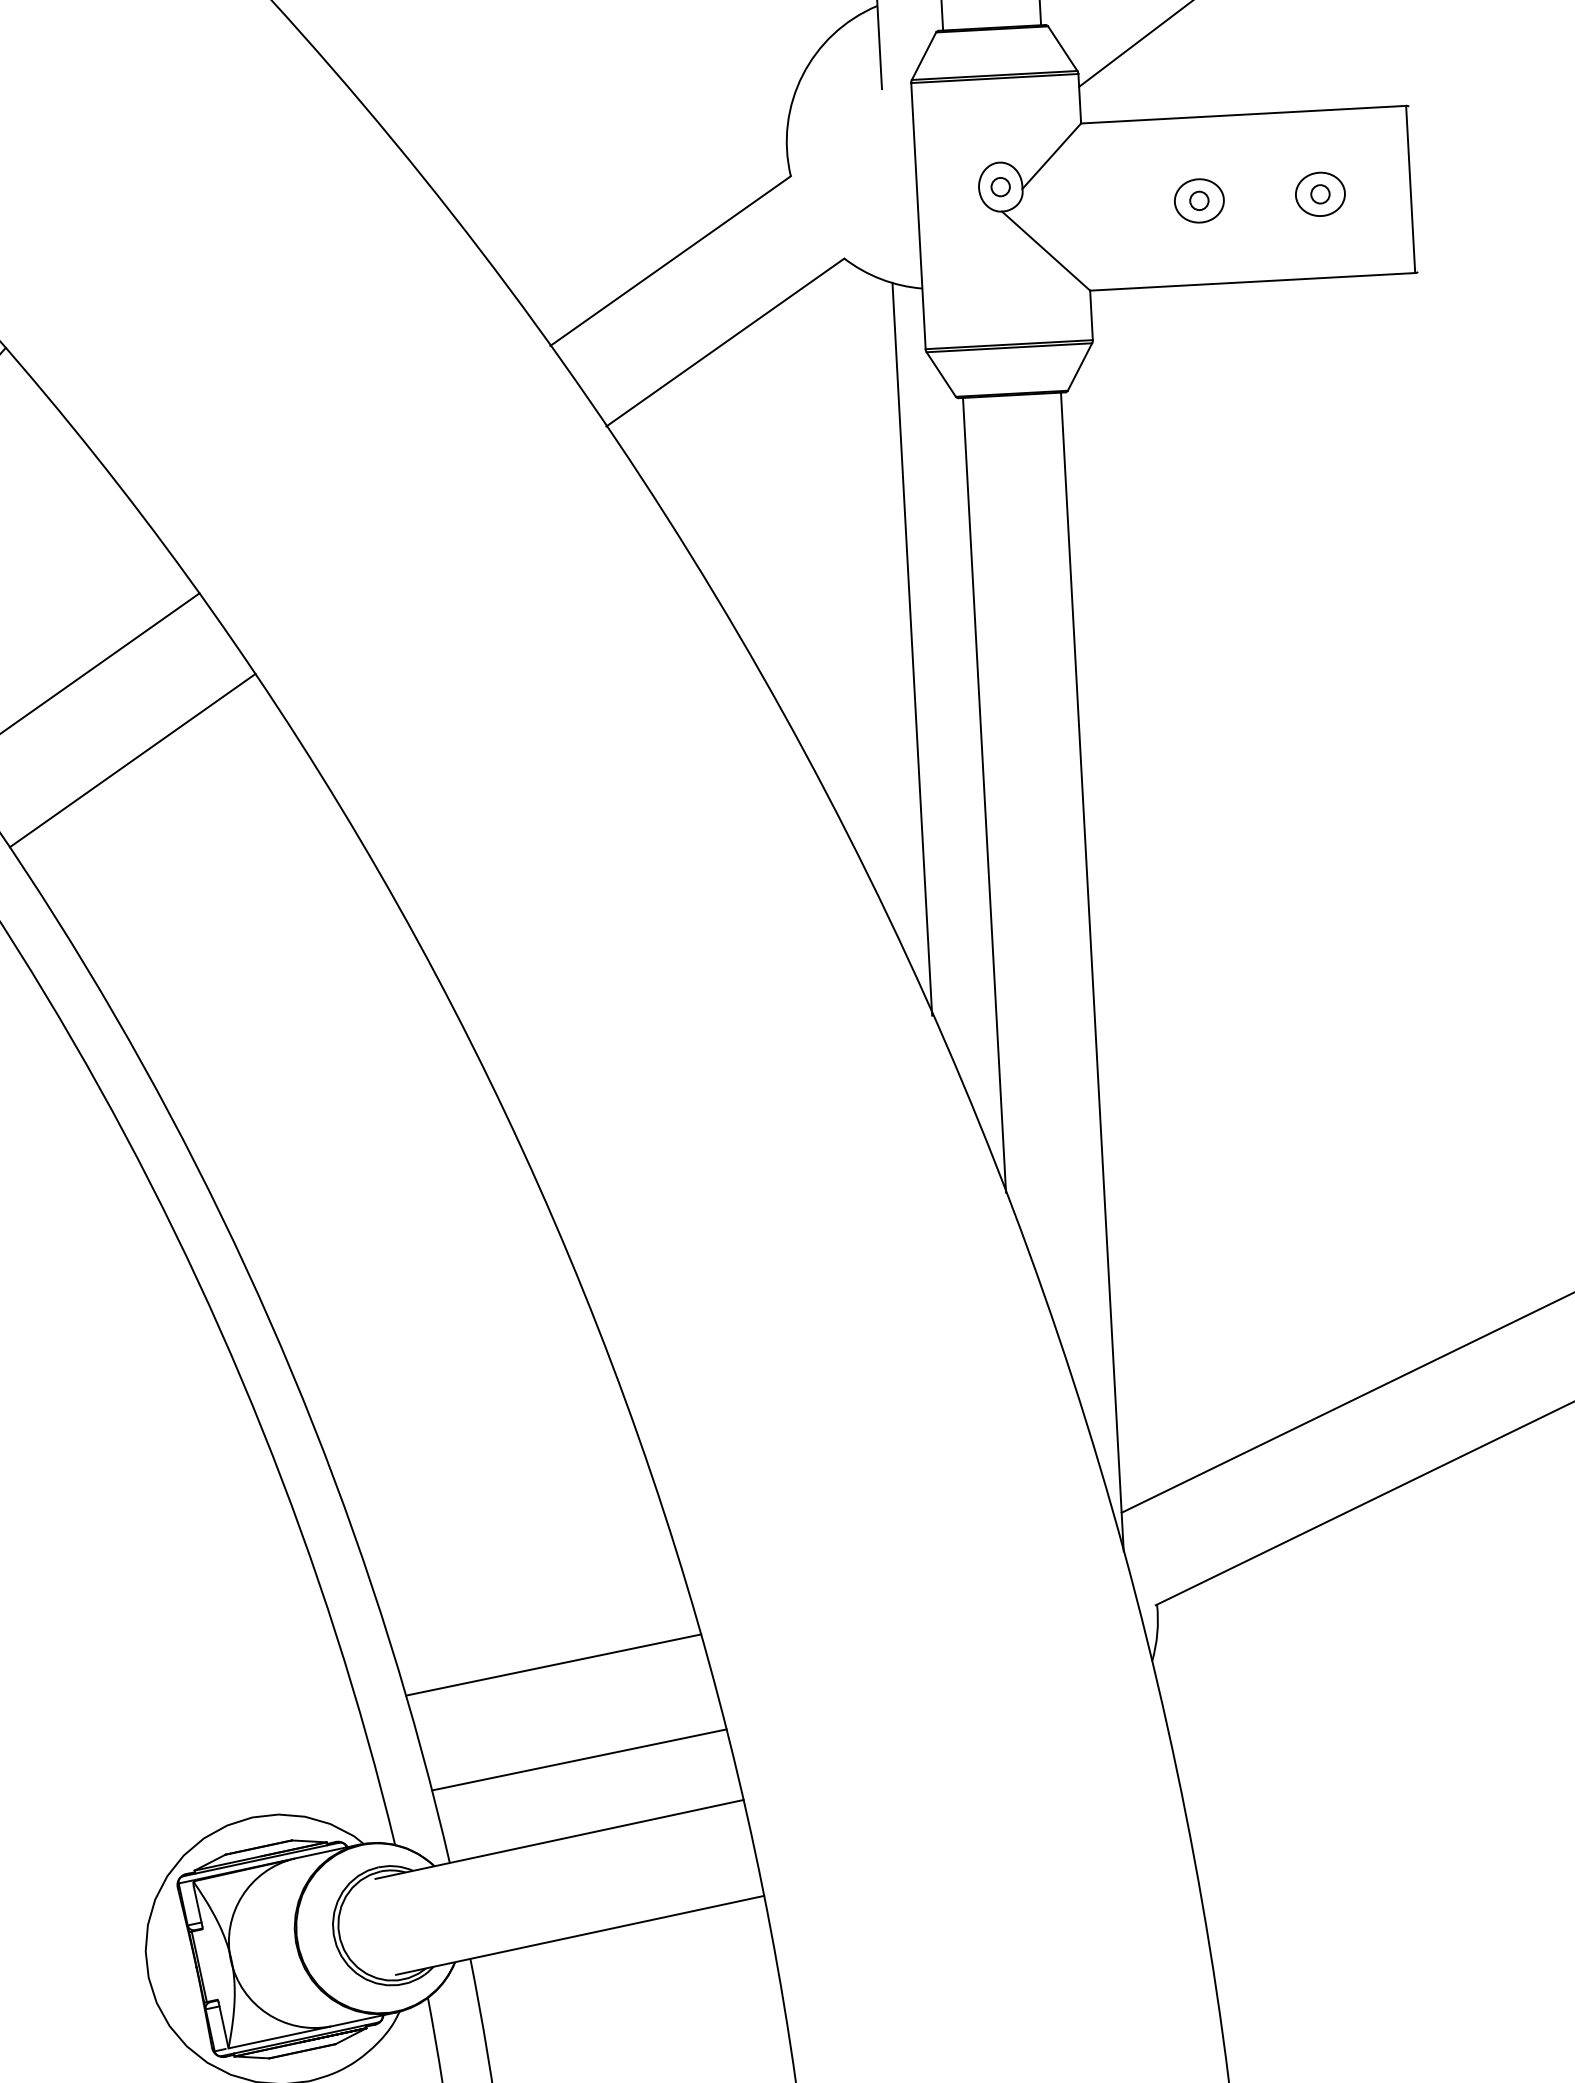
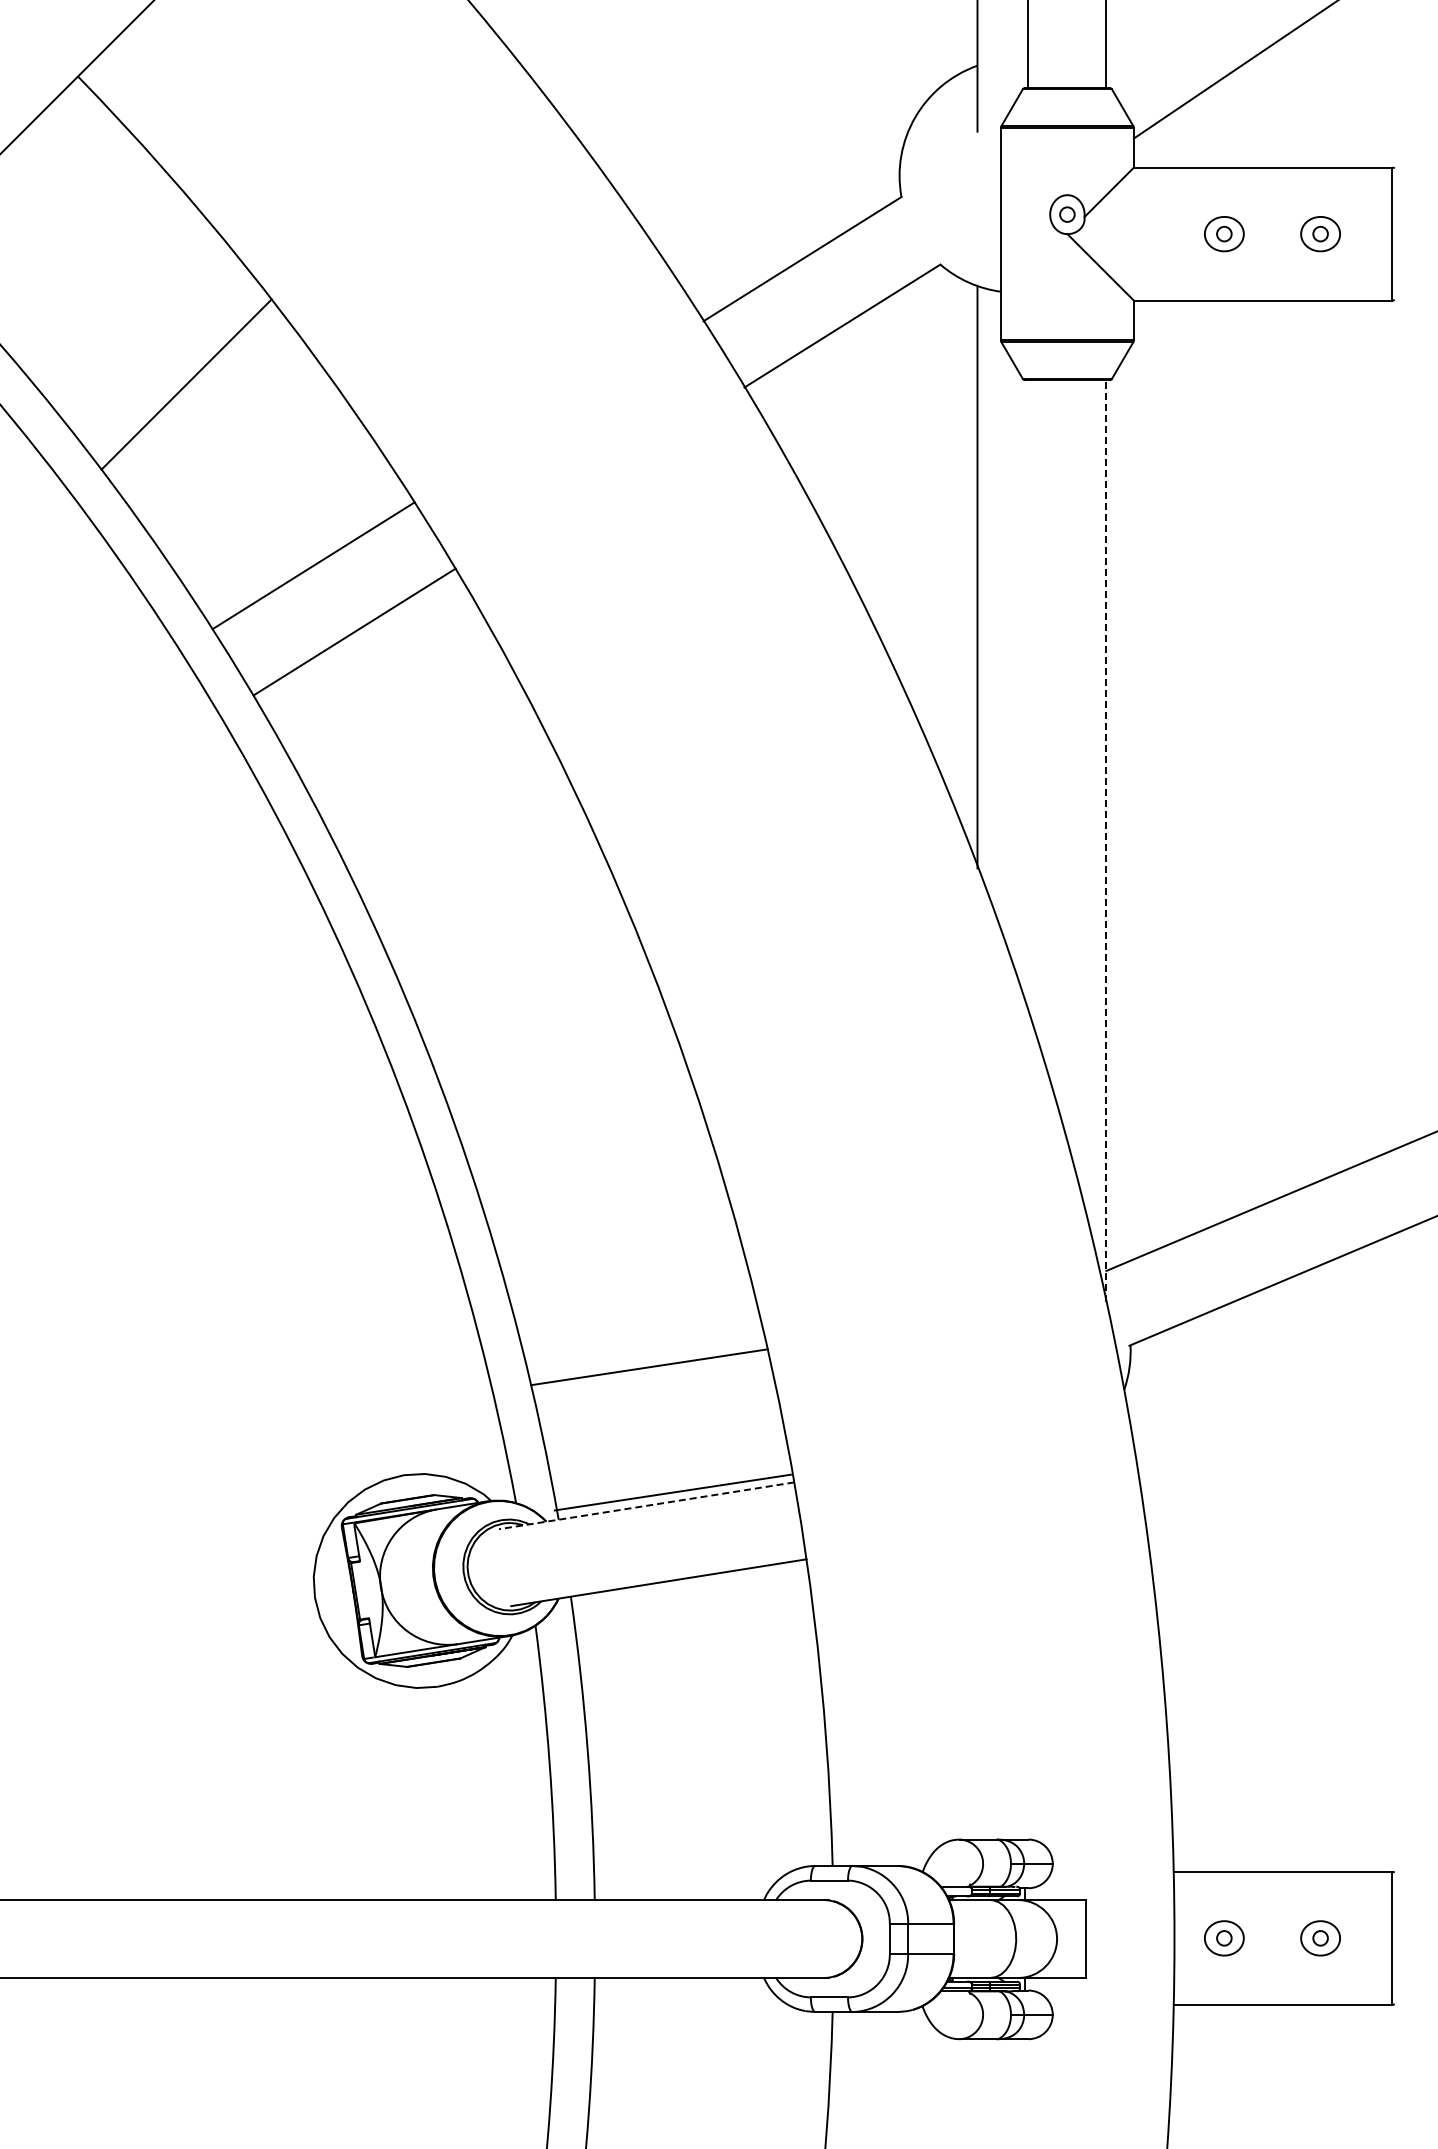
line: (984, 795) -> (1028, 696), removed
line: (1092, 972) -> (1106, 841), solid -> dashed
line: (578, 1759) -> (672, 1492), moved
line: (559, 1839) -> (646, 1505), solid -> dashed

